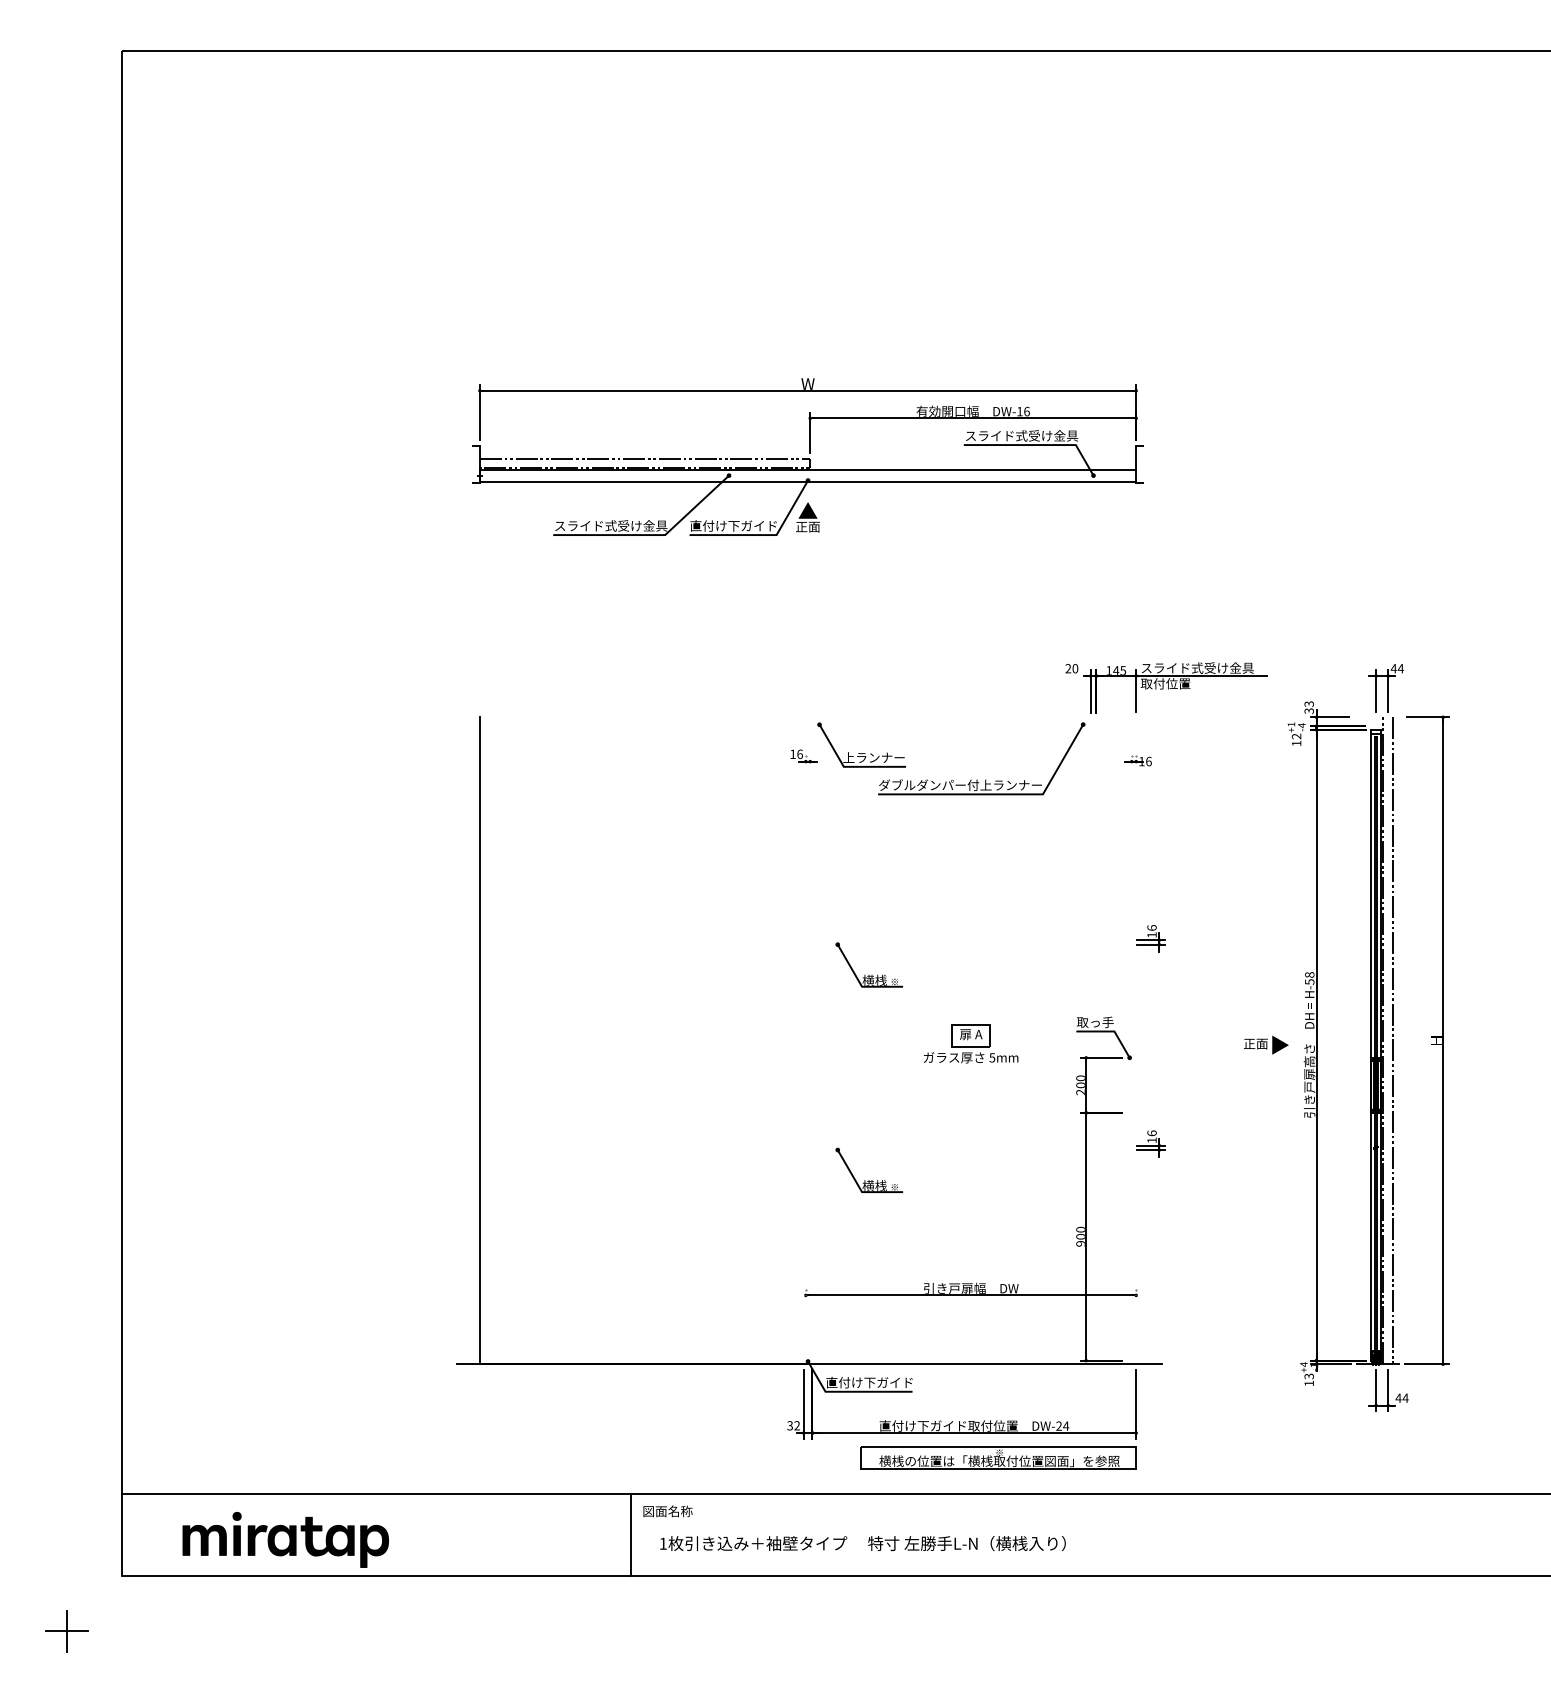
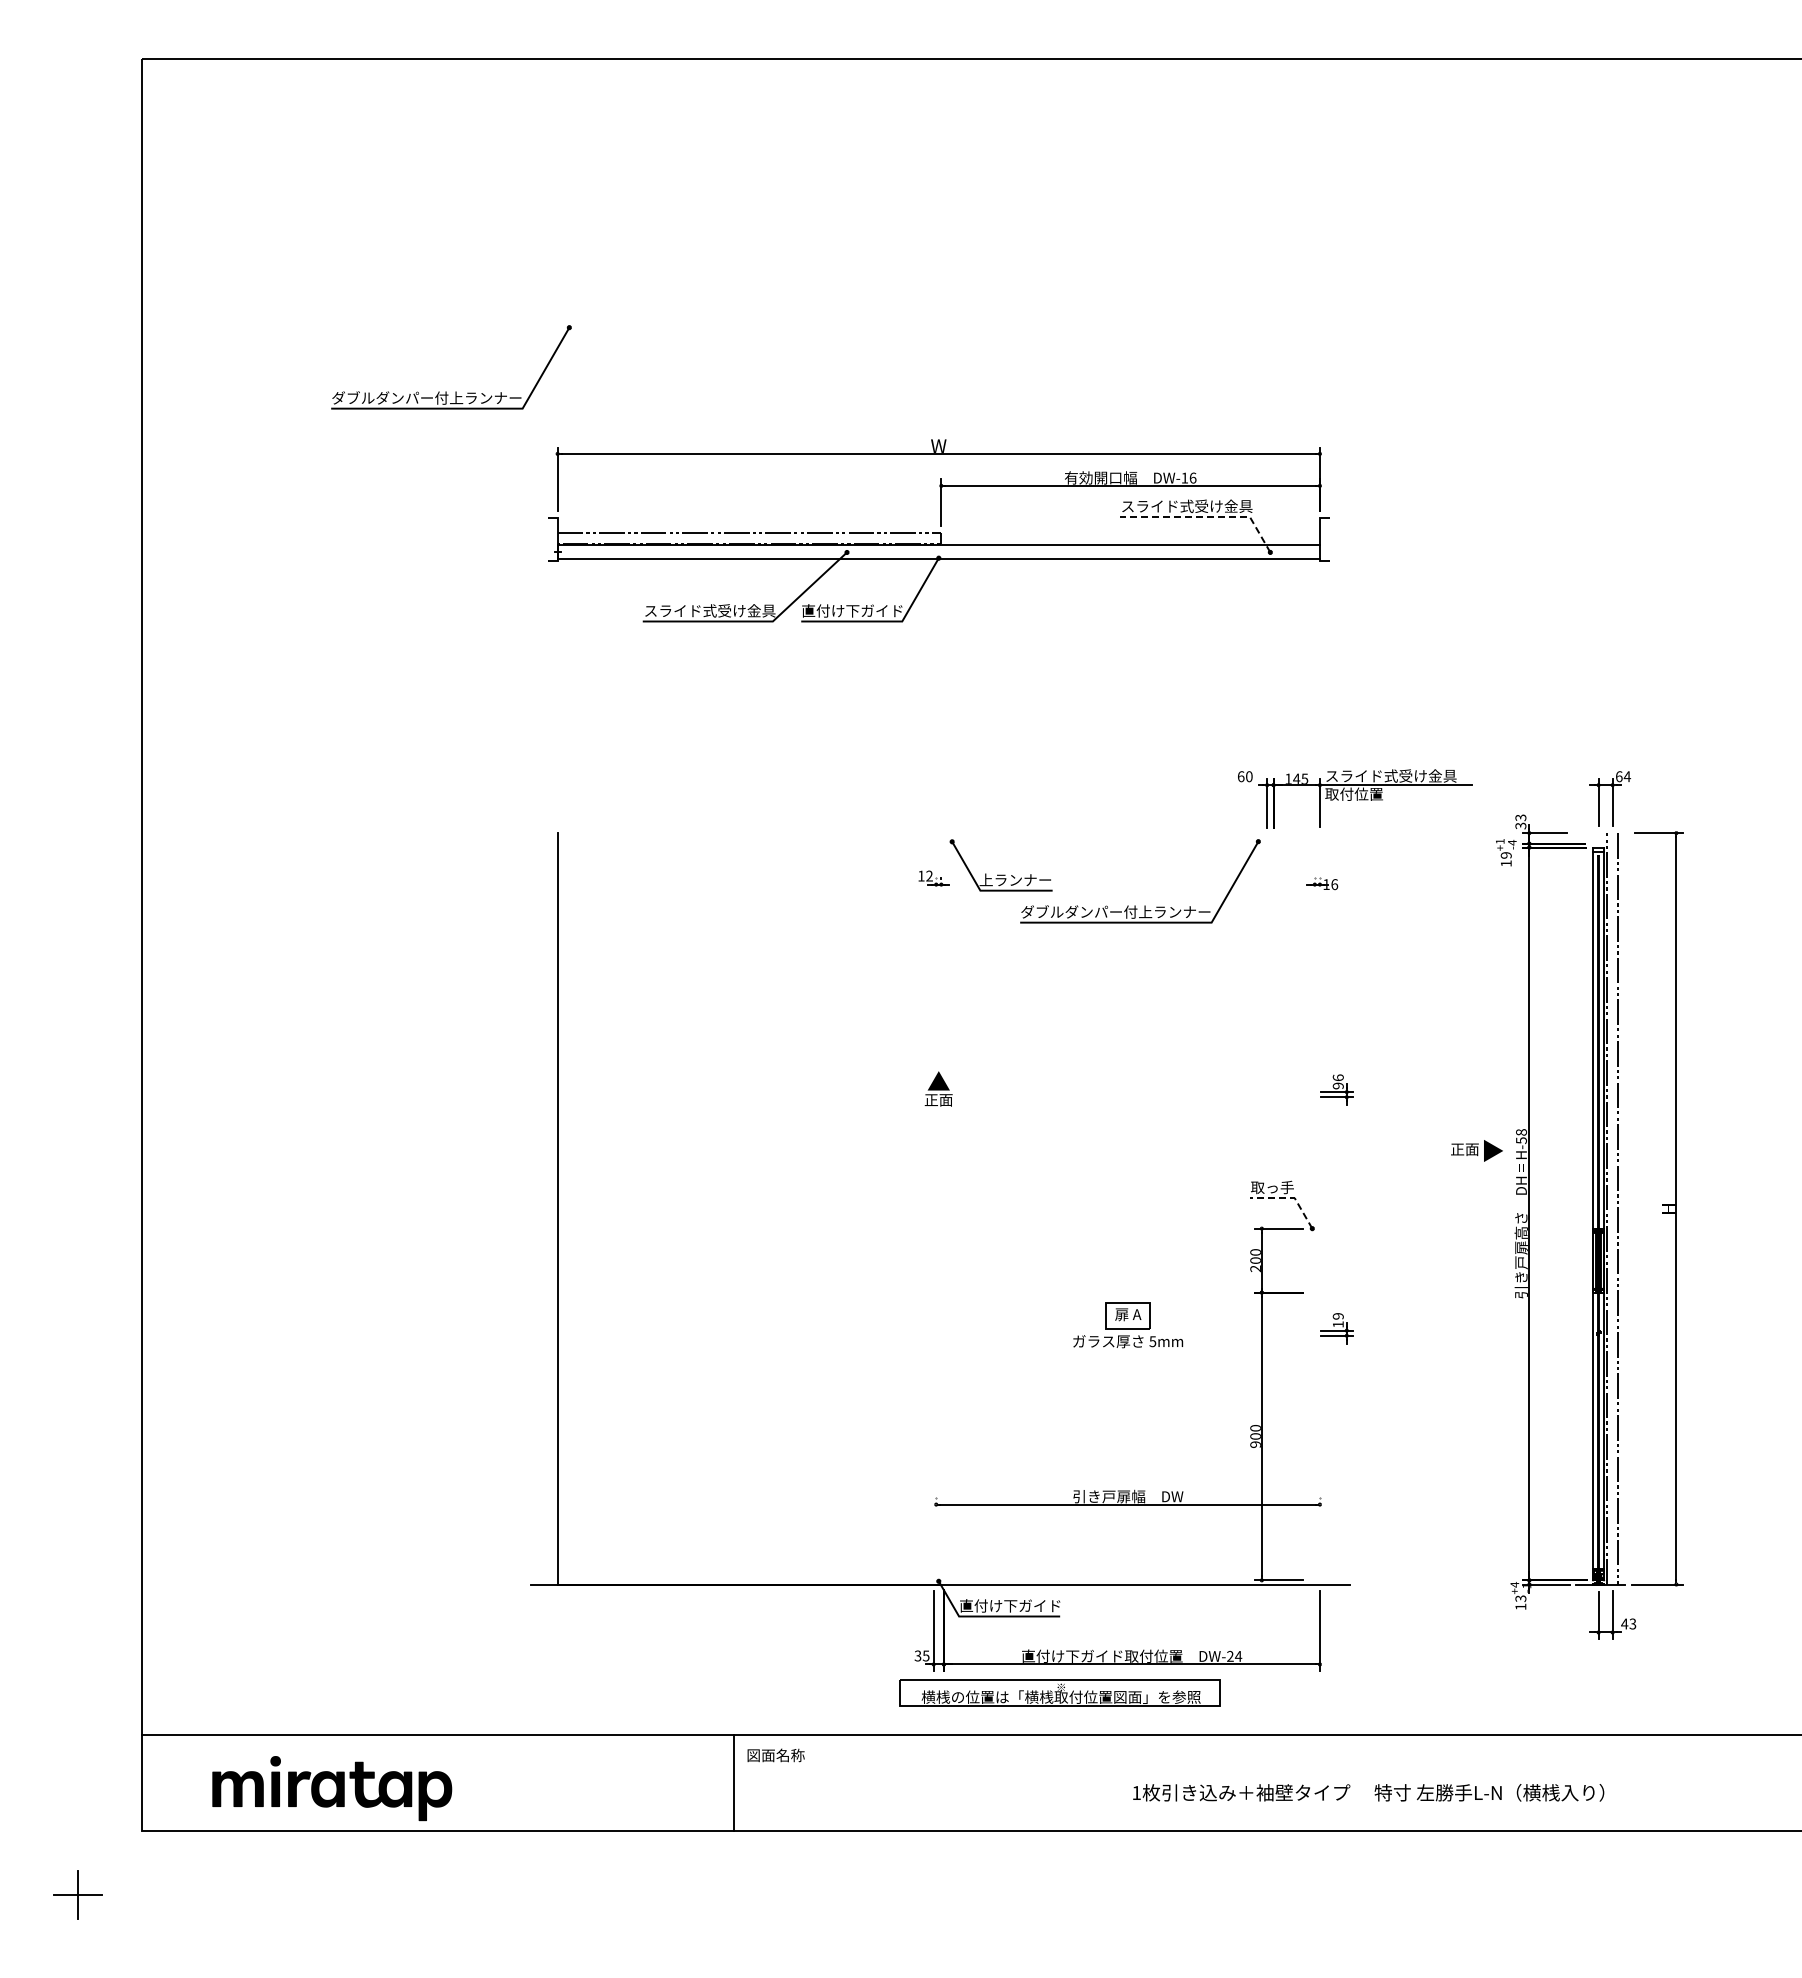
part: (391, 337) -> (455, 391), added
line: (1037, 444) -> (1205, 516), solid -> dashed
text: (807, 517) -> (938, 1088), moved
text: (1067, 668) -> (1240, 776), 20 -> 60
text: (1393, 668) -> (1618, 776), 44 -> 64
text: (1296, 736) -> (1506, 855), 12 -> 19
text: (800, 753) -> (929, 875), 16 -> 12
text: (1151, 934) -> (1337, 1085), 16 -> 96
part: (868, 975) -> (1009, 1132), removed
line: (1110, 1031) -> (1290, 1198), solid -> dashed
part: (971, 1043) -> (1128, 1325), moved
text: (1265, 1044) -> (1476, 1150), moved
text: (1151, 1132) -> (1337, 1315), 16 -> 19
part: (868, 1179) -> (1009, 1370), removed
text: (1405, 1397) -> (1632, 1623), 44 -> 43
text: (797, 1425) -> (926, 1655), 32 -> 35
part: (998, 1457) -> (1059, 1692), moved
text: (862, 1543) -> (1368, 1792), moved

